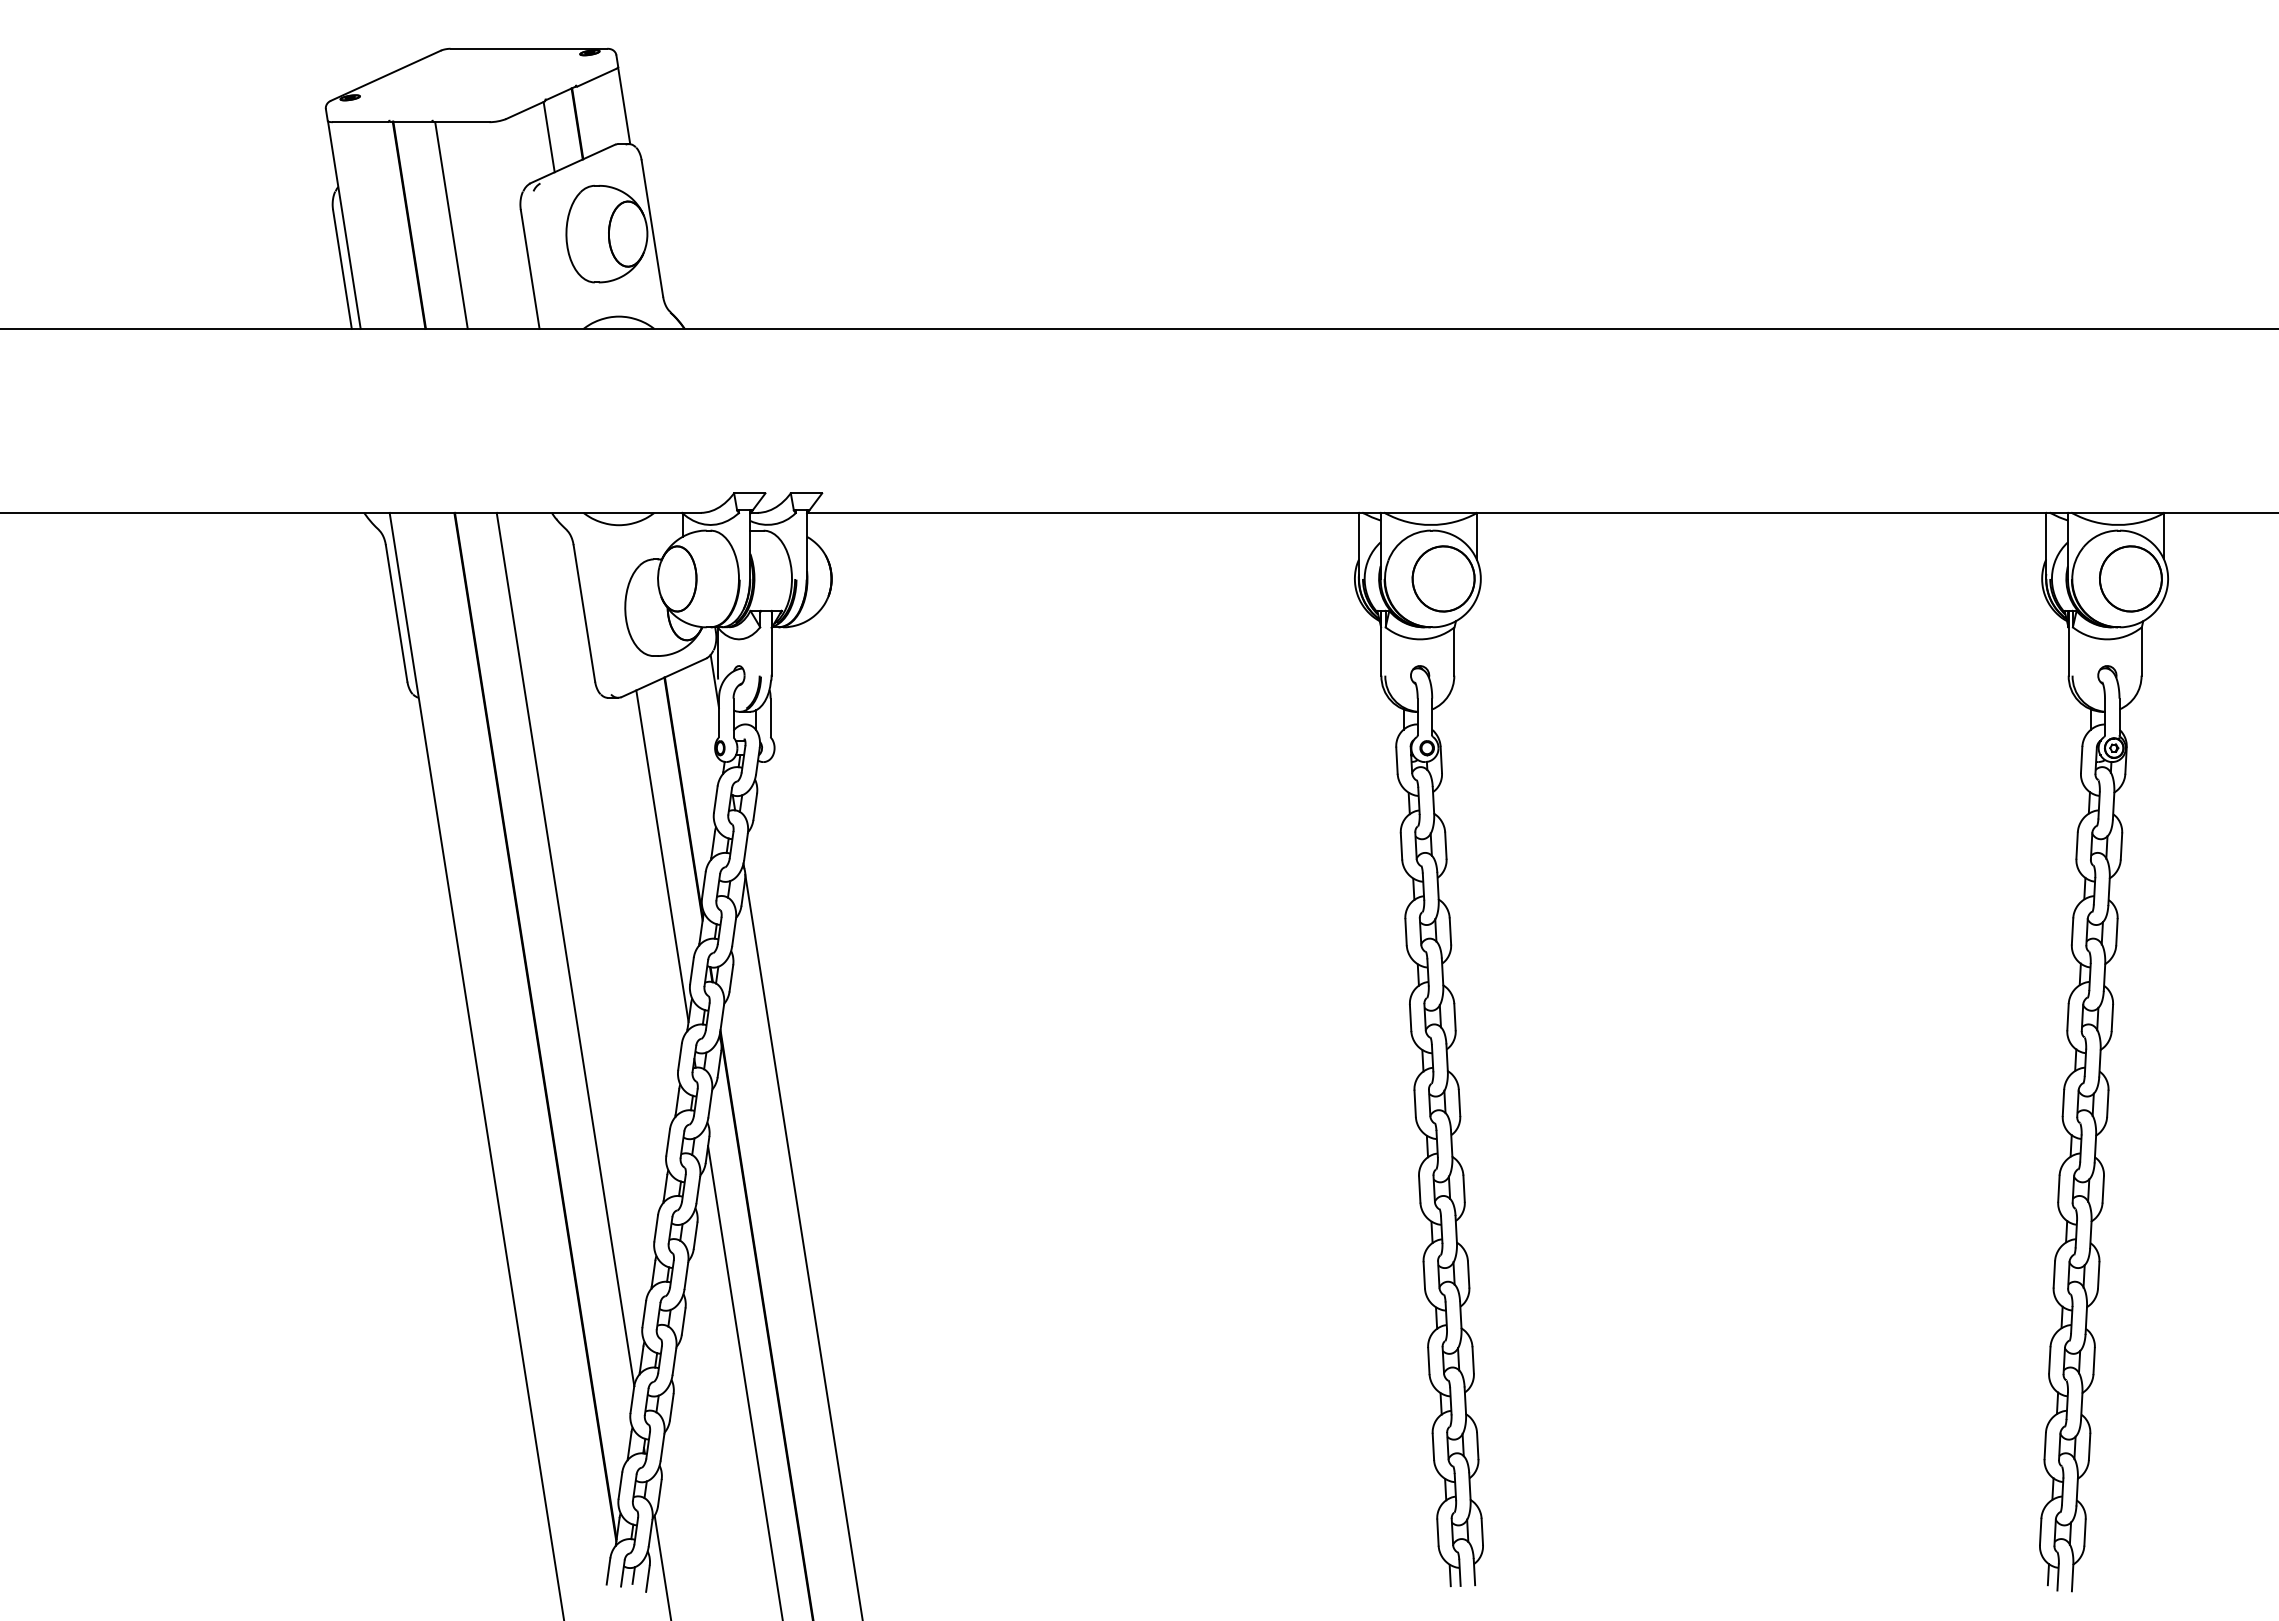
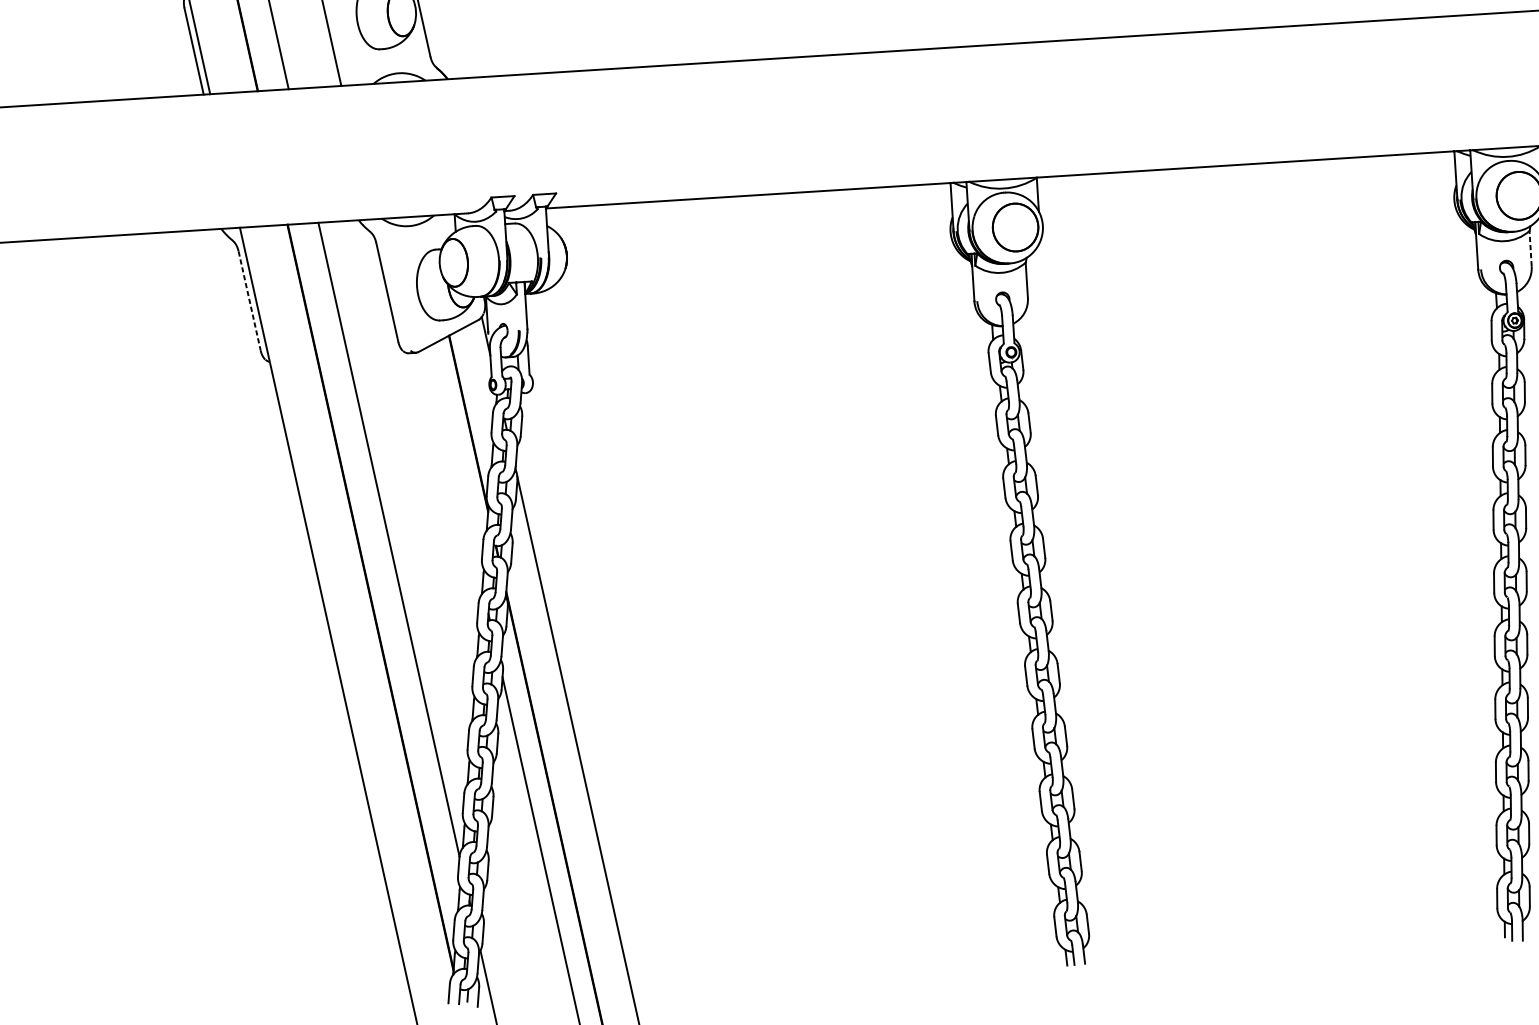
line: (396, 613) -> (249, 301), solid -> dashed
line: (2141, 651) -> (1530, 248), solid -> dashed
line: (662, 856) -> (455, 467), removed

